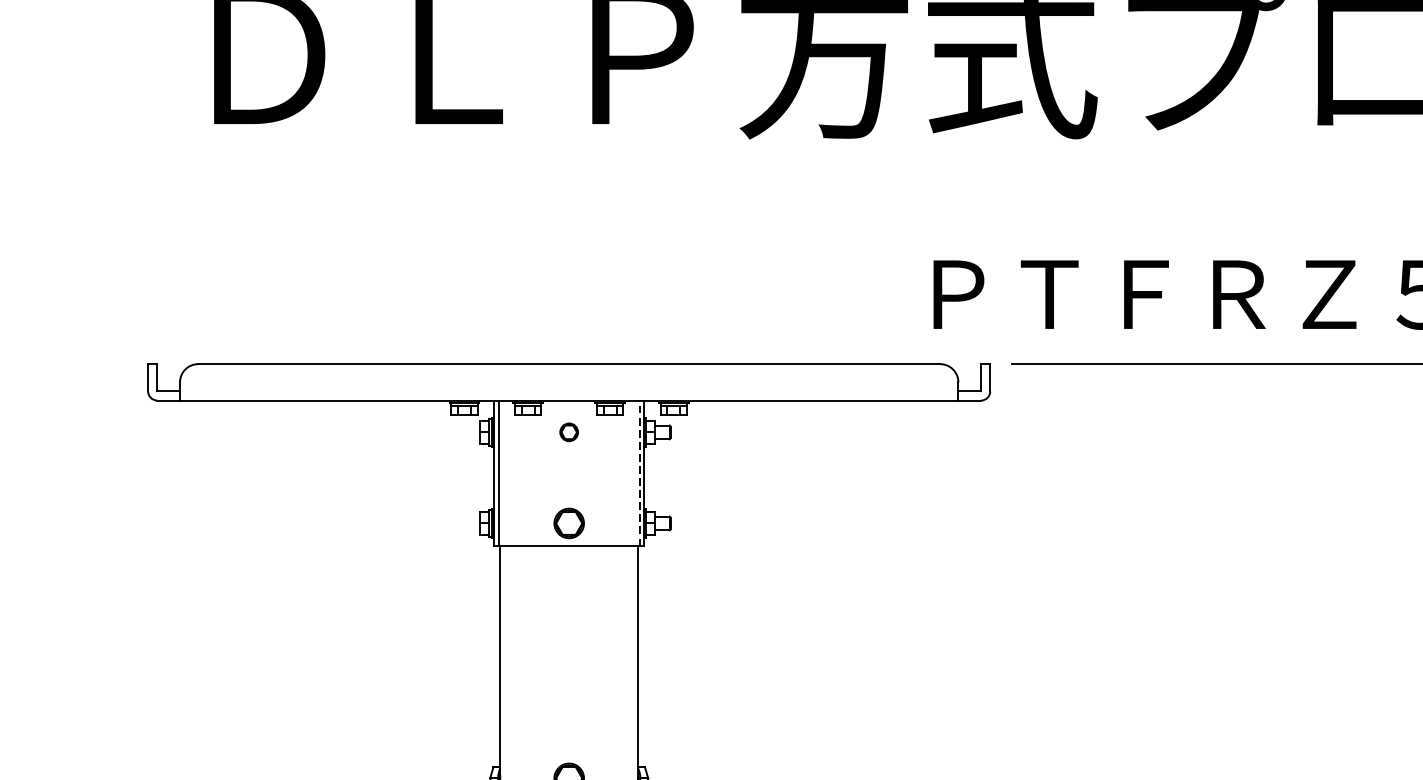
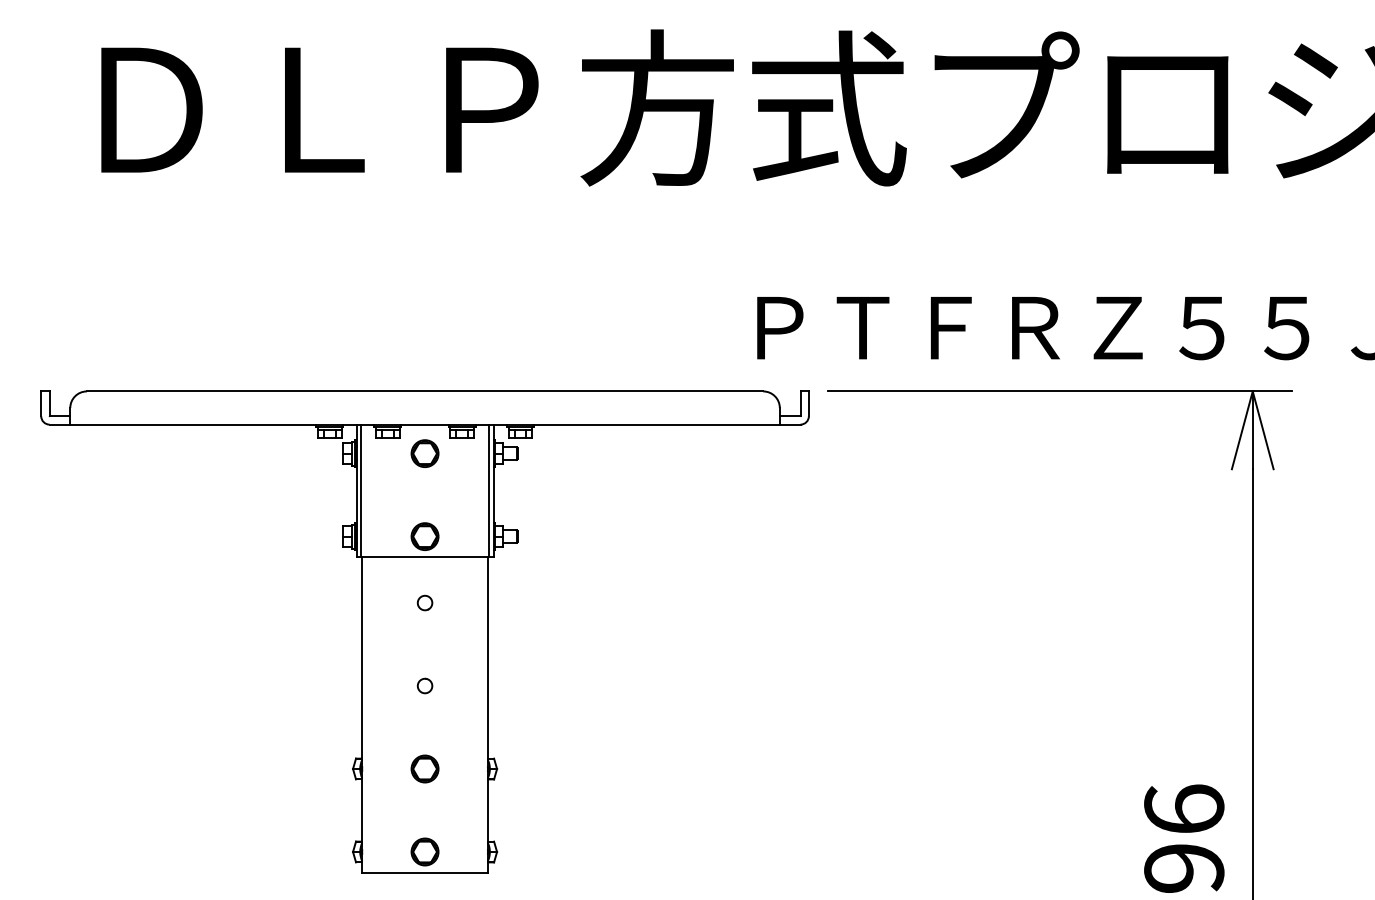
part: (568, 432) -> (424, 453), size x1.67
line: (639, 472) -> (489, 490), dashed -> solid
part: (568, 595) -> (424, 602), added
part: (568, 686) -> (424, 685), added

